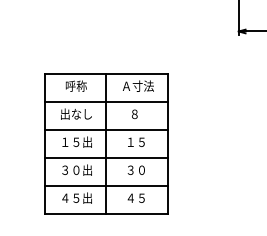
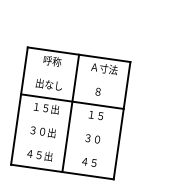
line: (106, 102) -> (75, 78), removed
line: (106, 158) -> (69, 125), removed
line: (106, 186) -> (65, 148), removed

